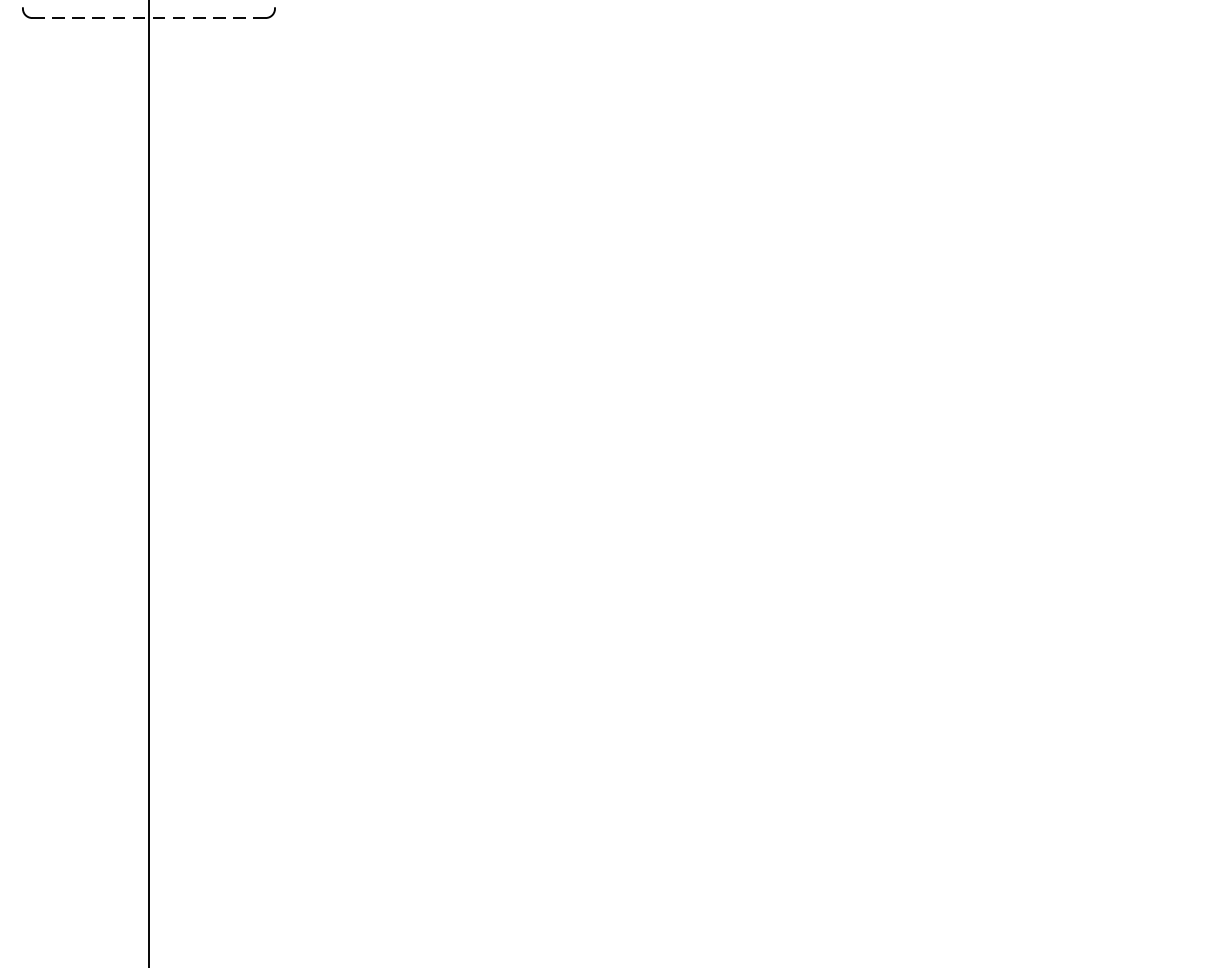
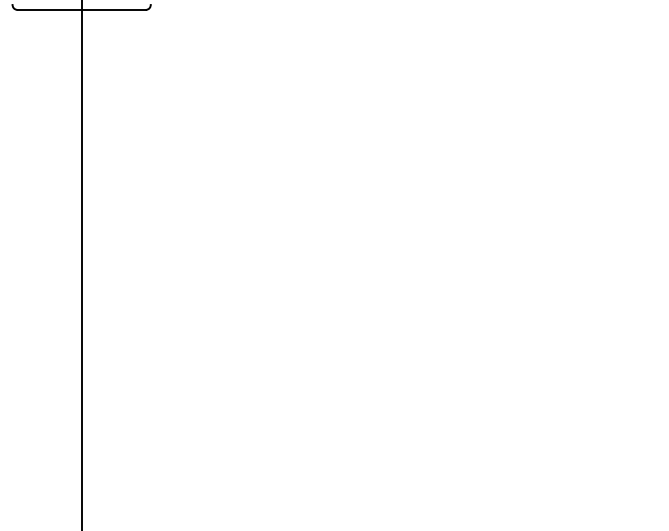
line: (148, 17) -> (81, 9), dashed -> solid

